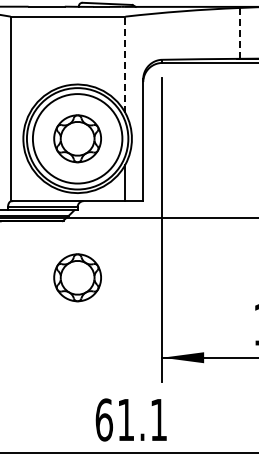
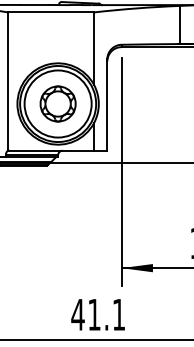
line: (239, 33) -> (179, 25), dashed -> solid
line: (125, 64) -> (94, 48), dashed -> solid
part: (77, 277) -> (58, 207), removed
text: (104, 419) -> (78, 314), 61.1 -> 41.1

